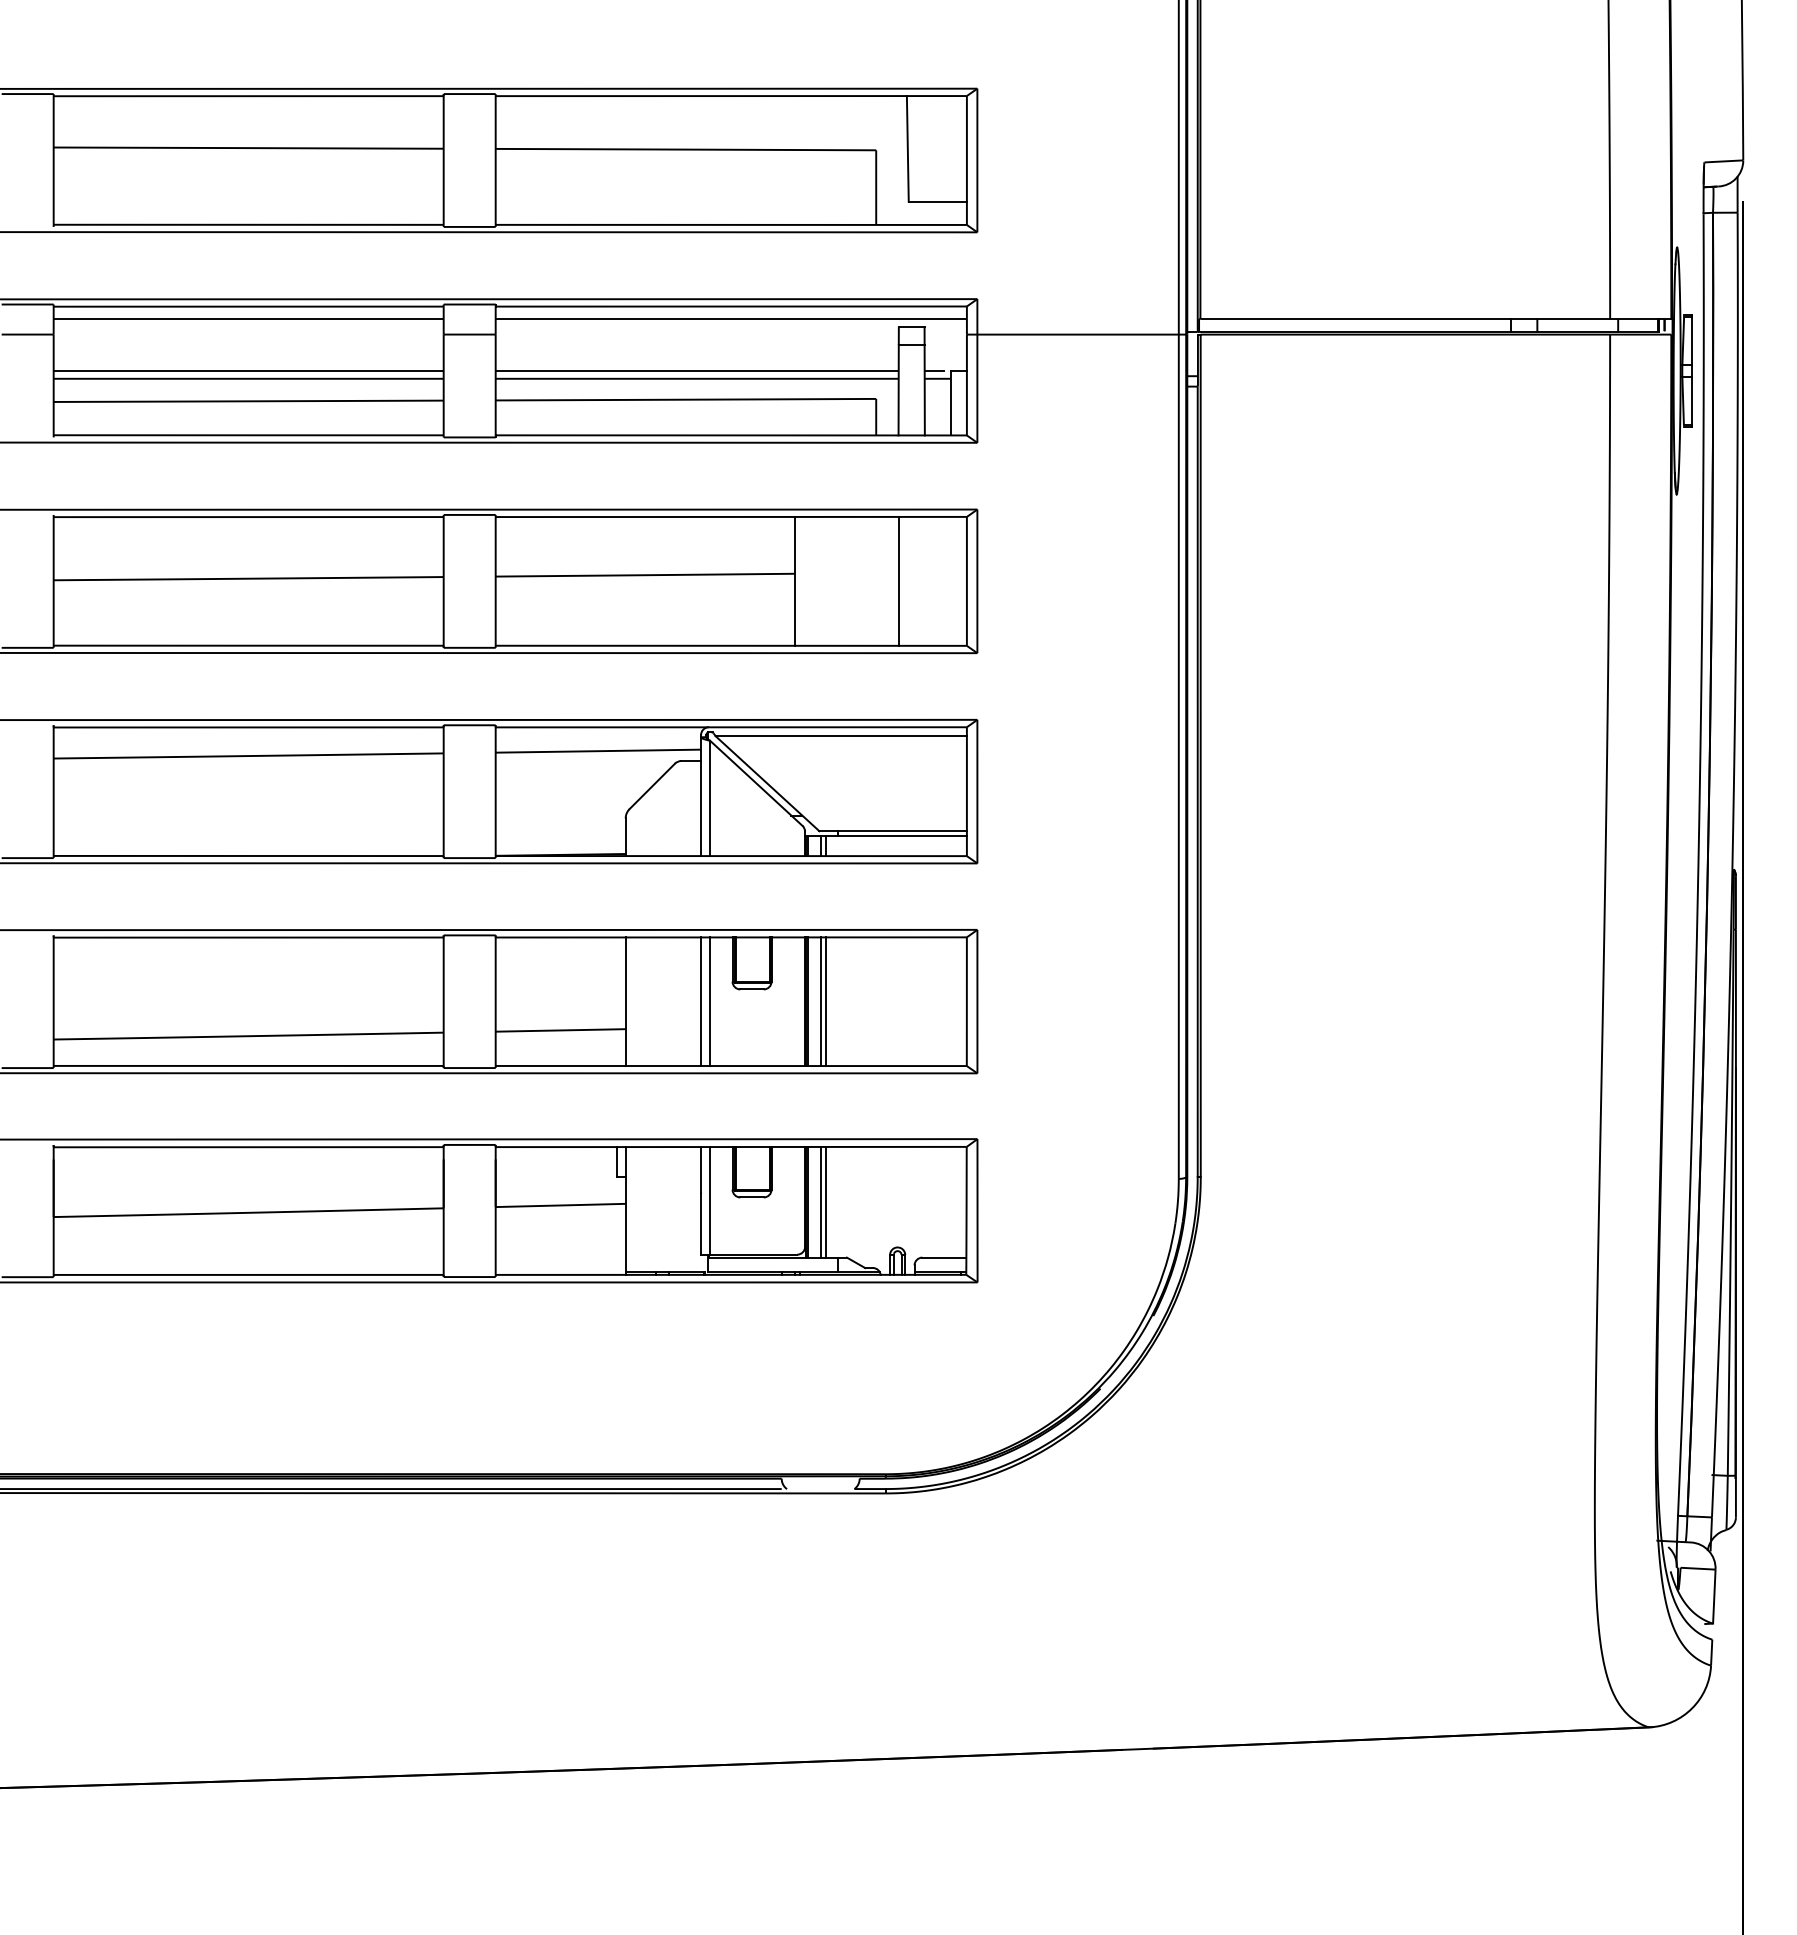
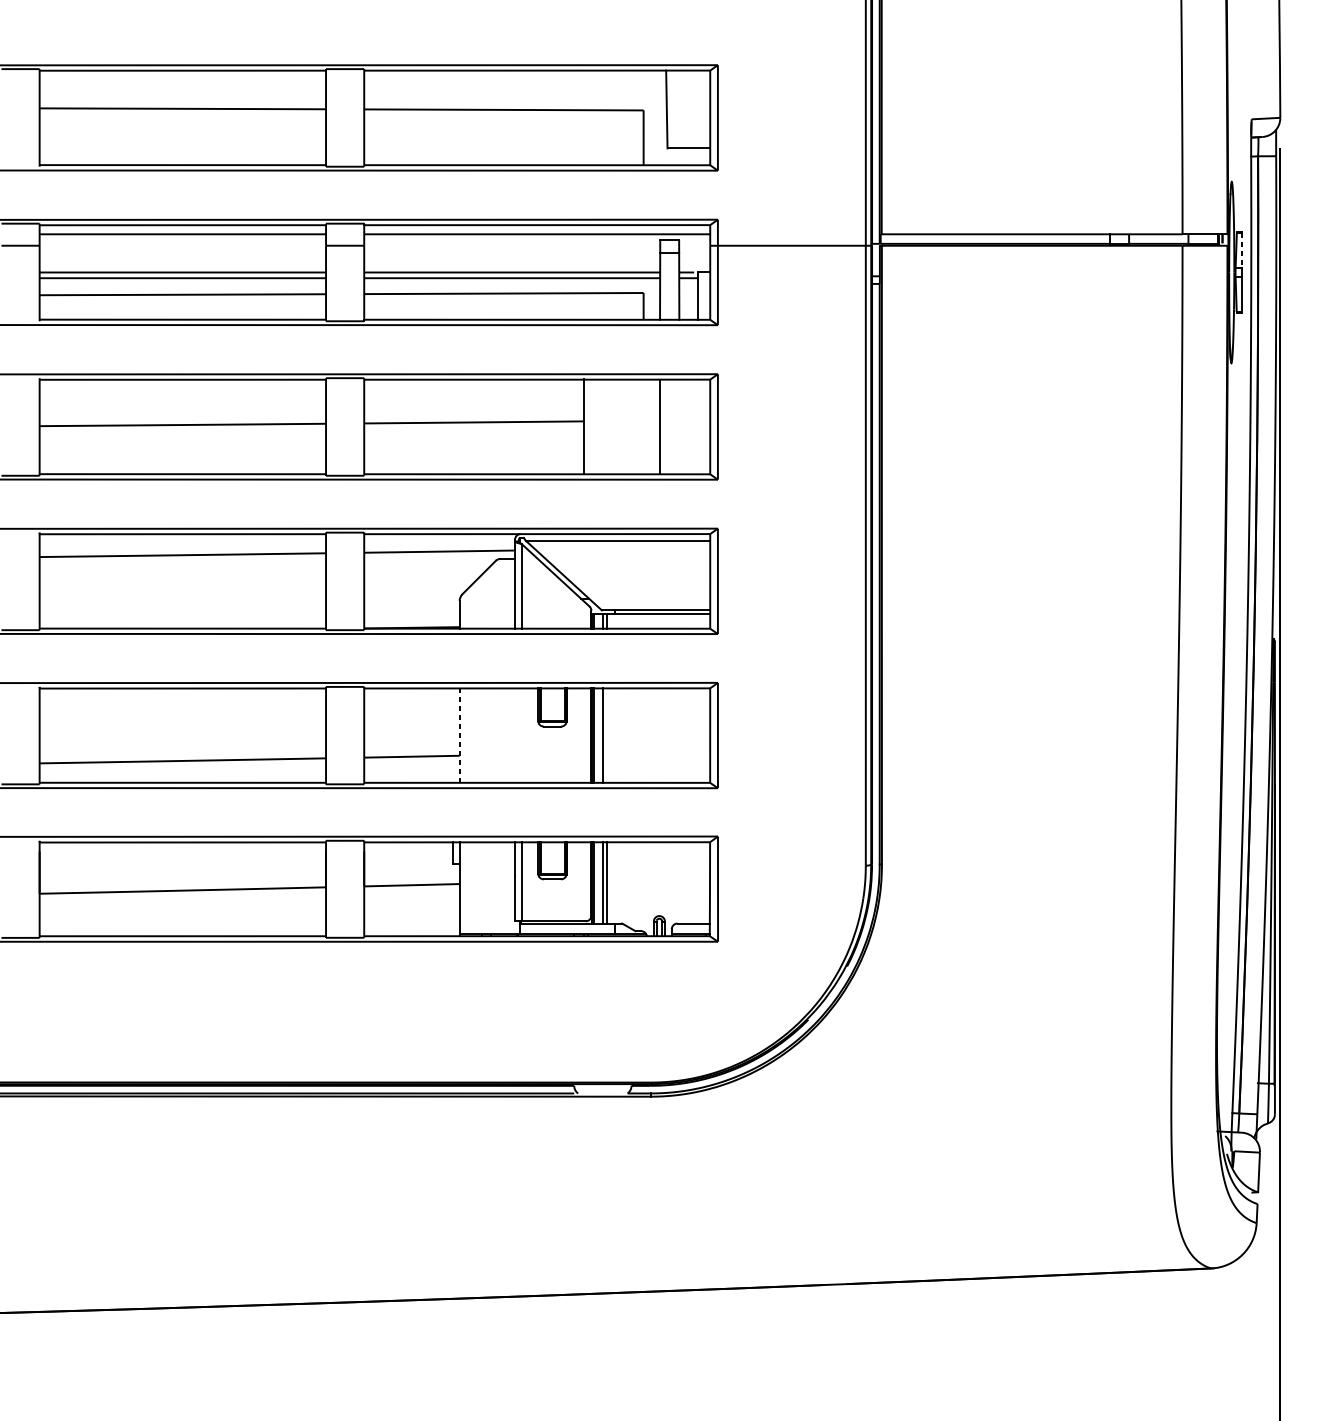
line: (1691, 340) -> (1242, 250), solid -> dashed
line: (625, 1001) -> (459, 735), solid -> dashed
line: (701, 1001) -> (515, 735), removed
line: (710, 1001) -> (521, 735), removed
line: (826, 1001) -> (607, 735), removed

